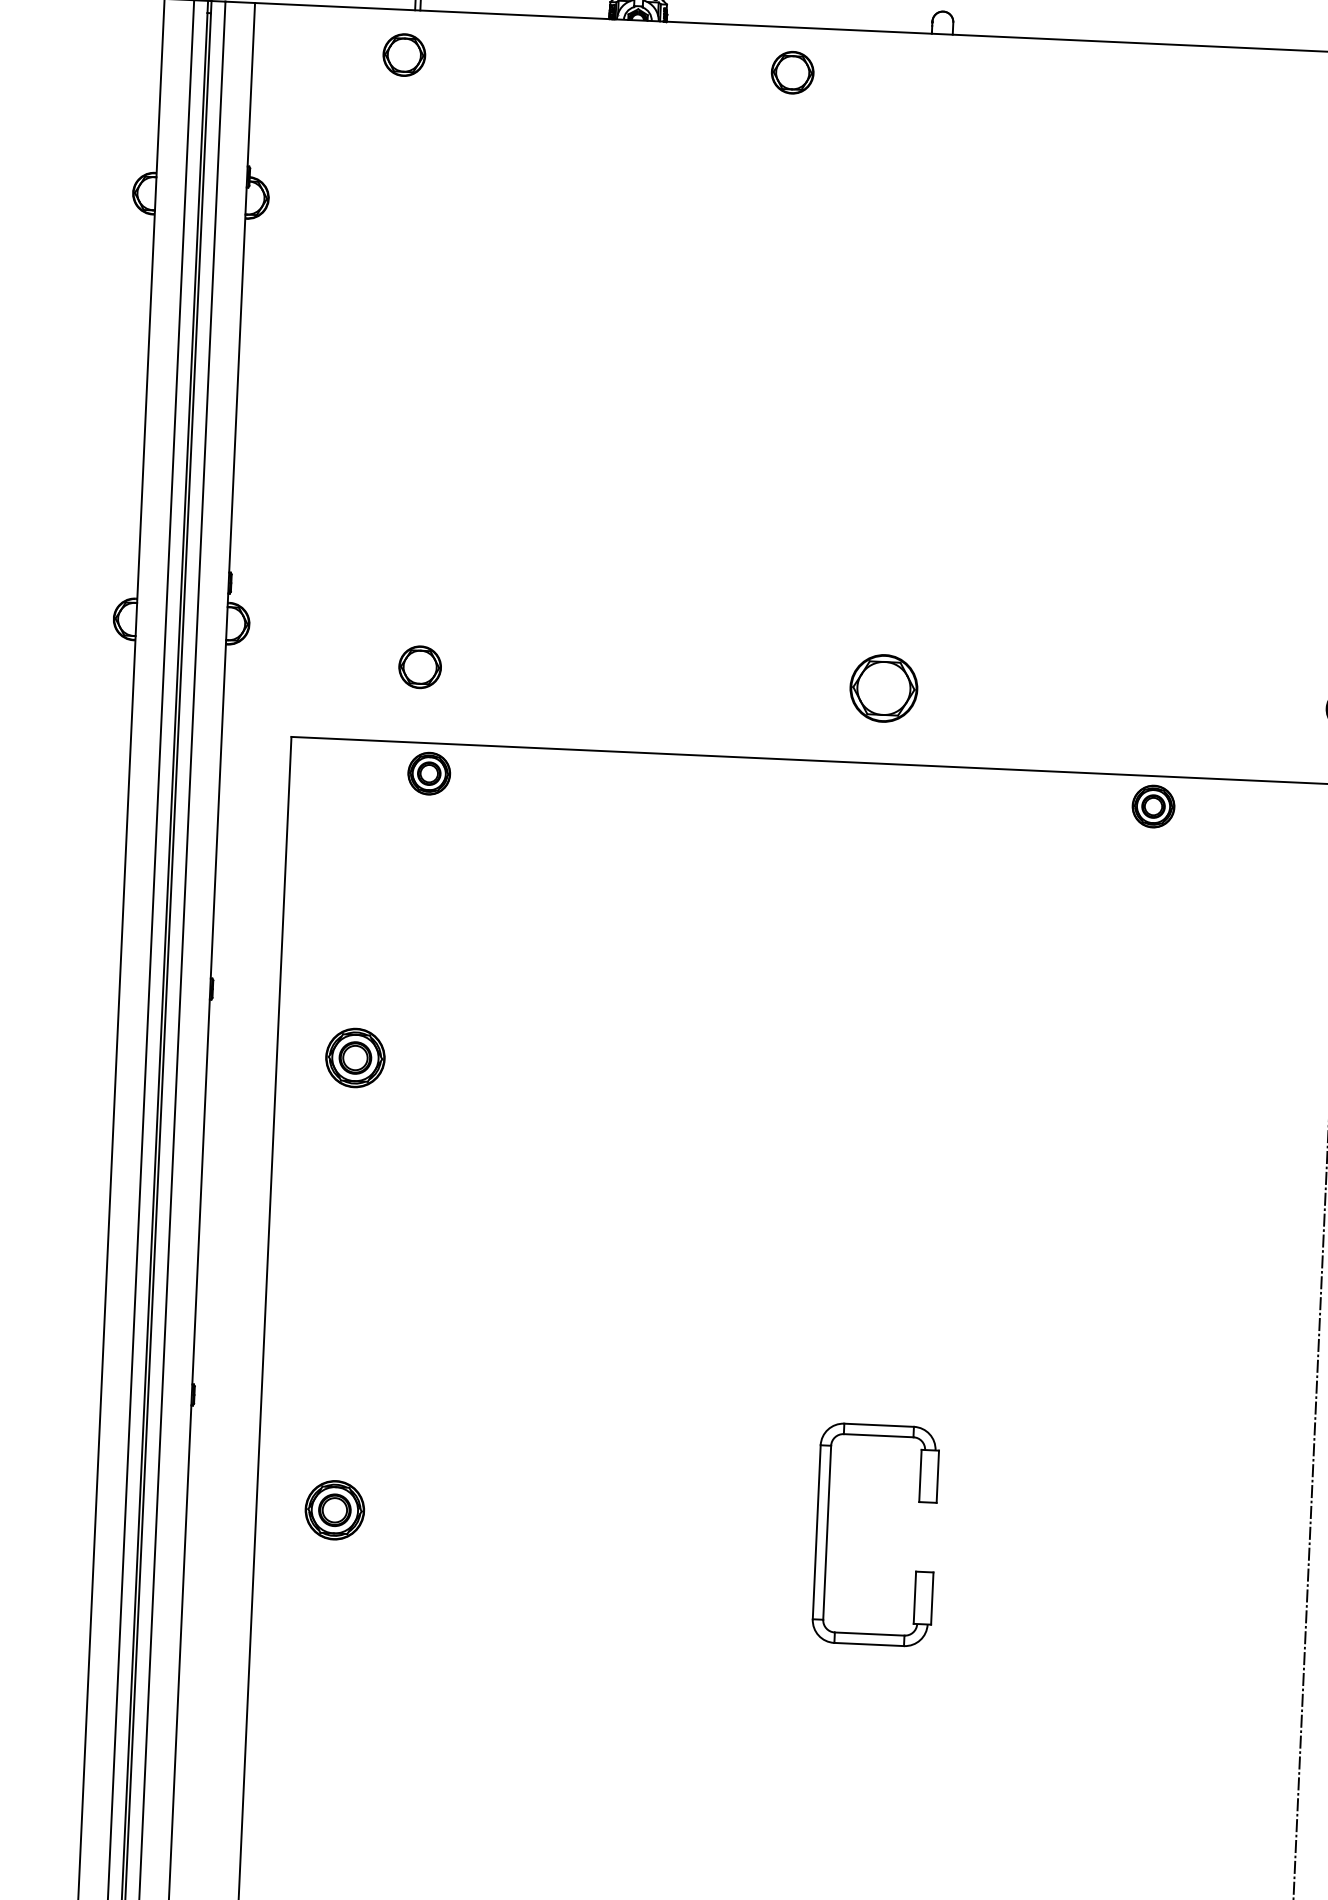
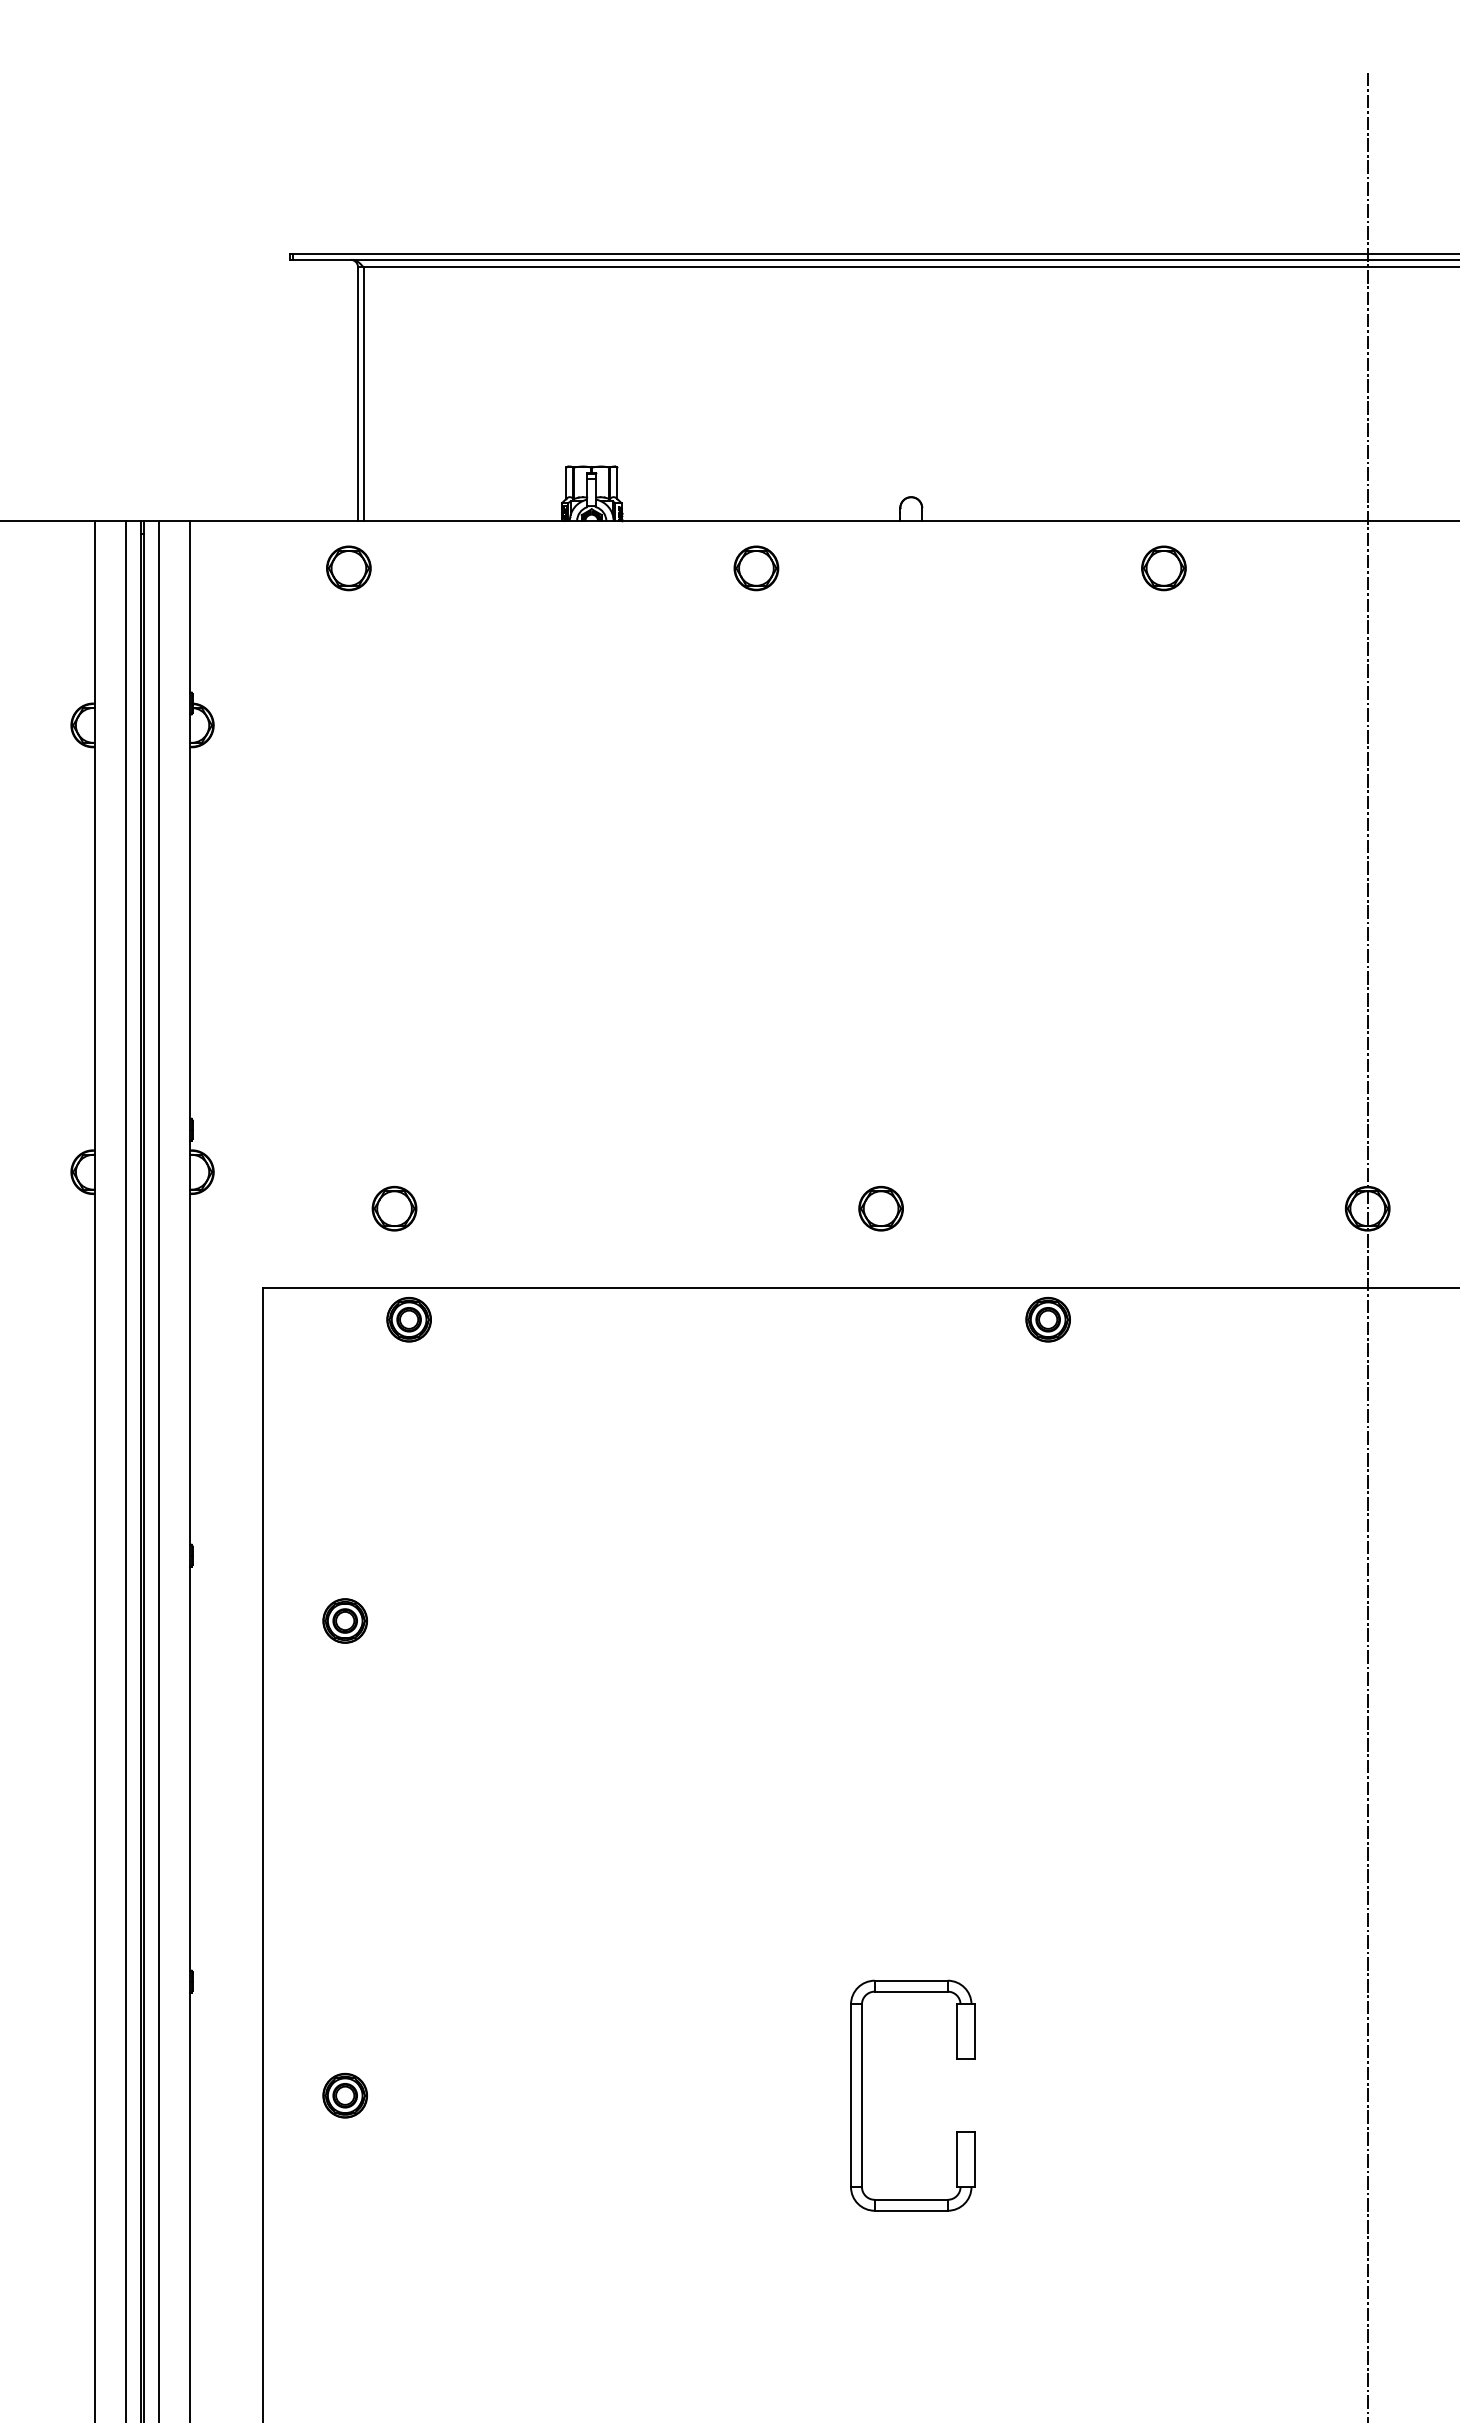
part: (1180, 90) -> (1163, 568), added
part: (883, 688) -> (880, 1208), size x0.62
part: (1152, 806) -> (1047, 1319), moved
part: (354, 1057) -> (344, 1620), size x0.71
part: (334, 1510) -> (344, 2095), size x0.71

